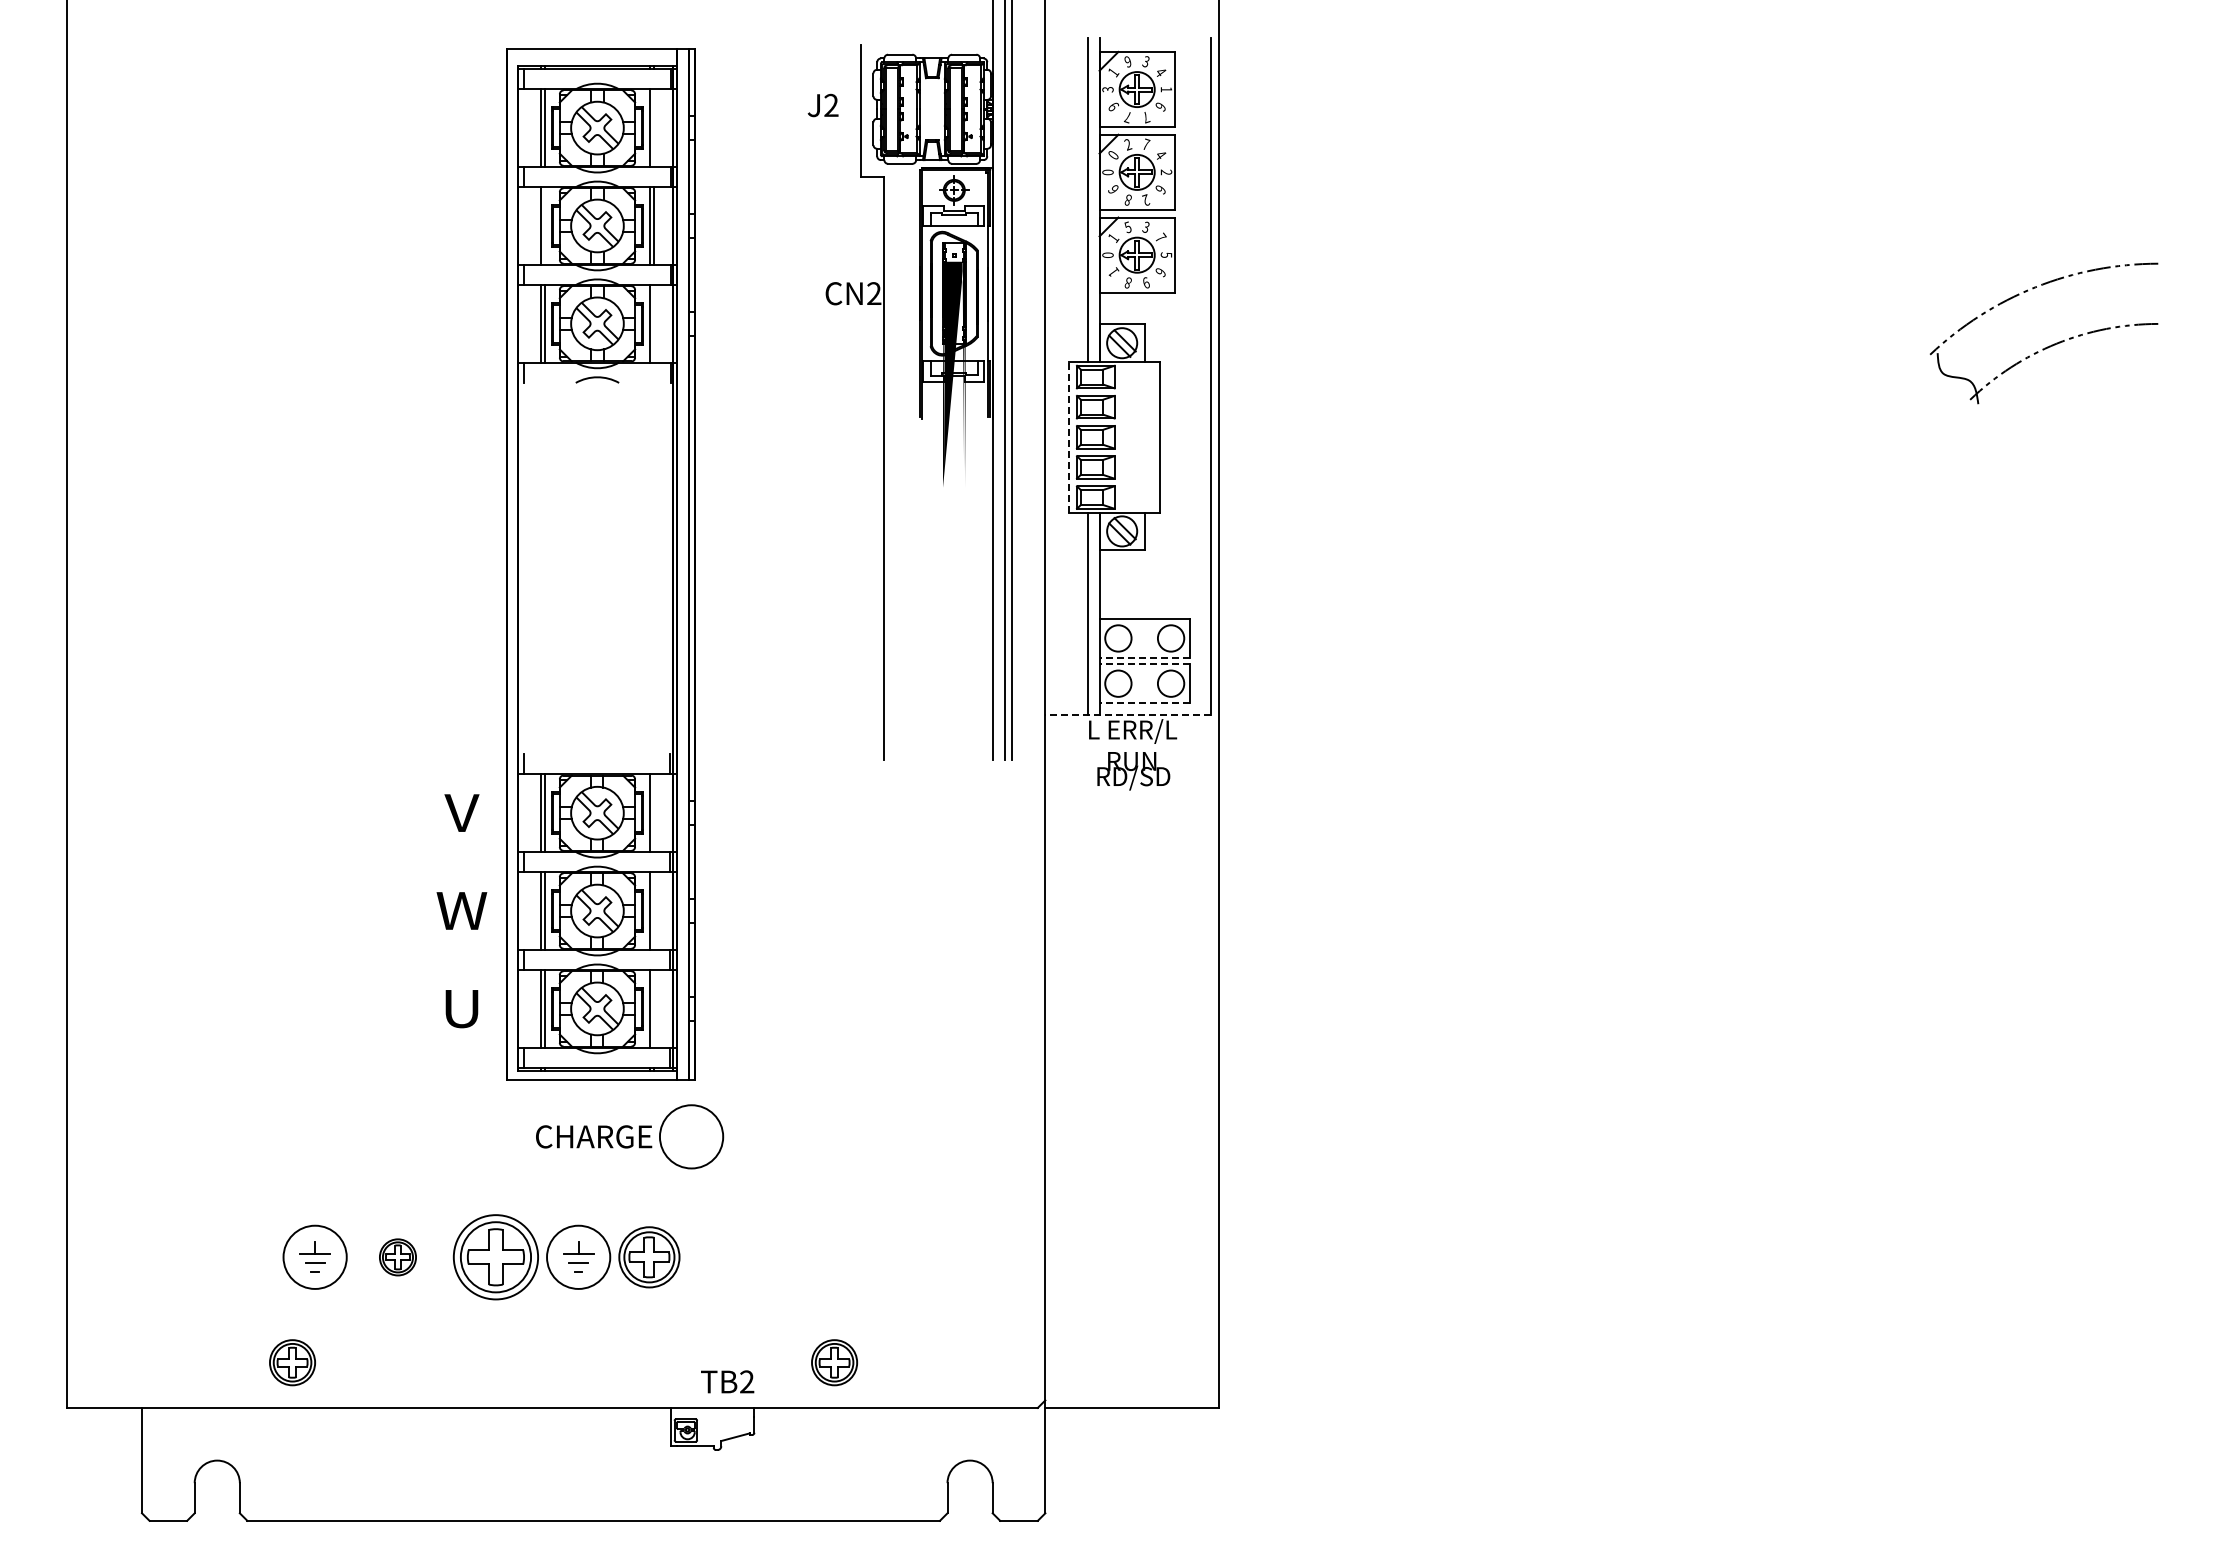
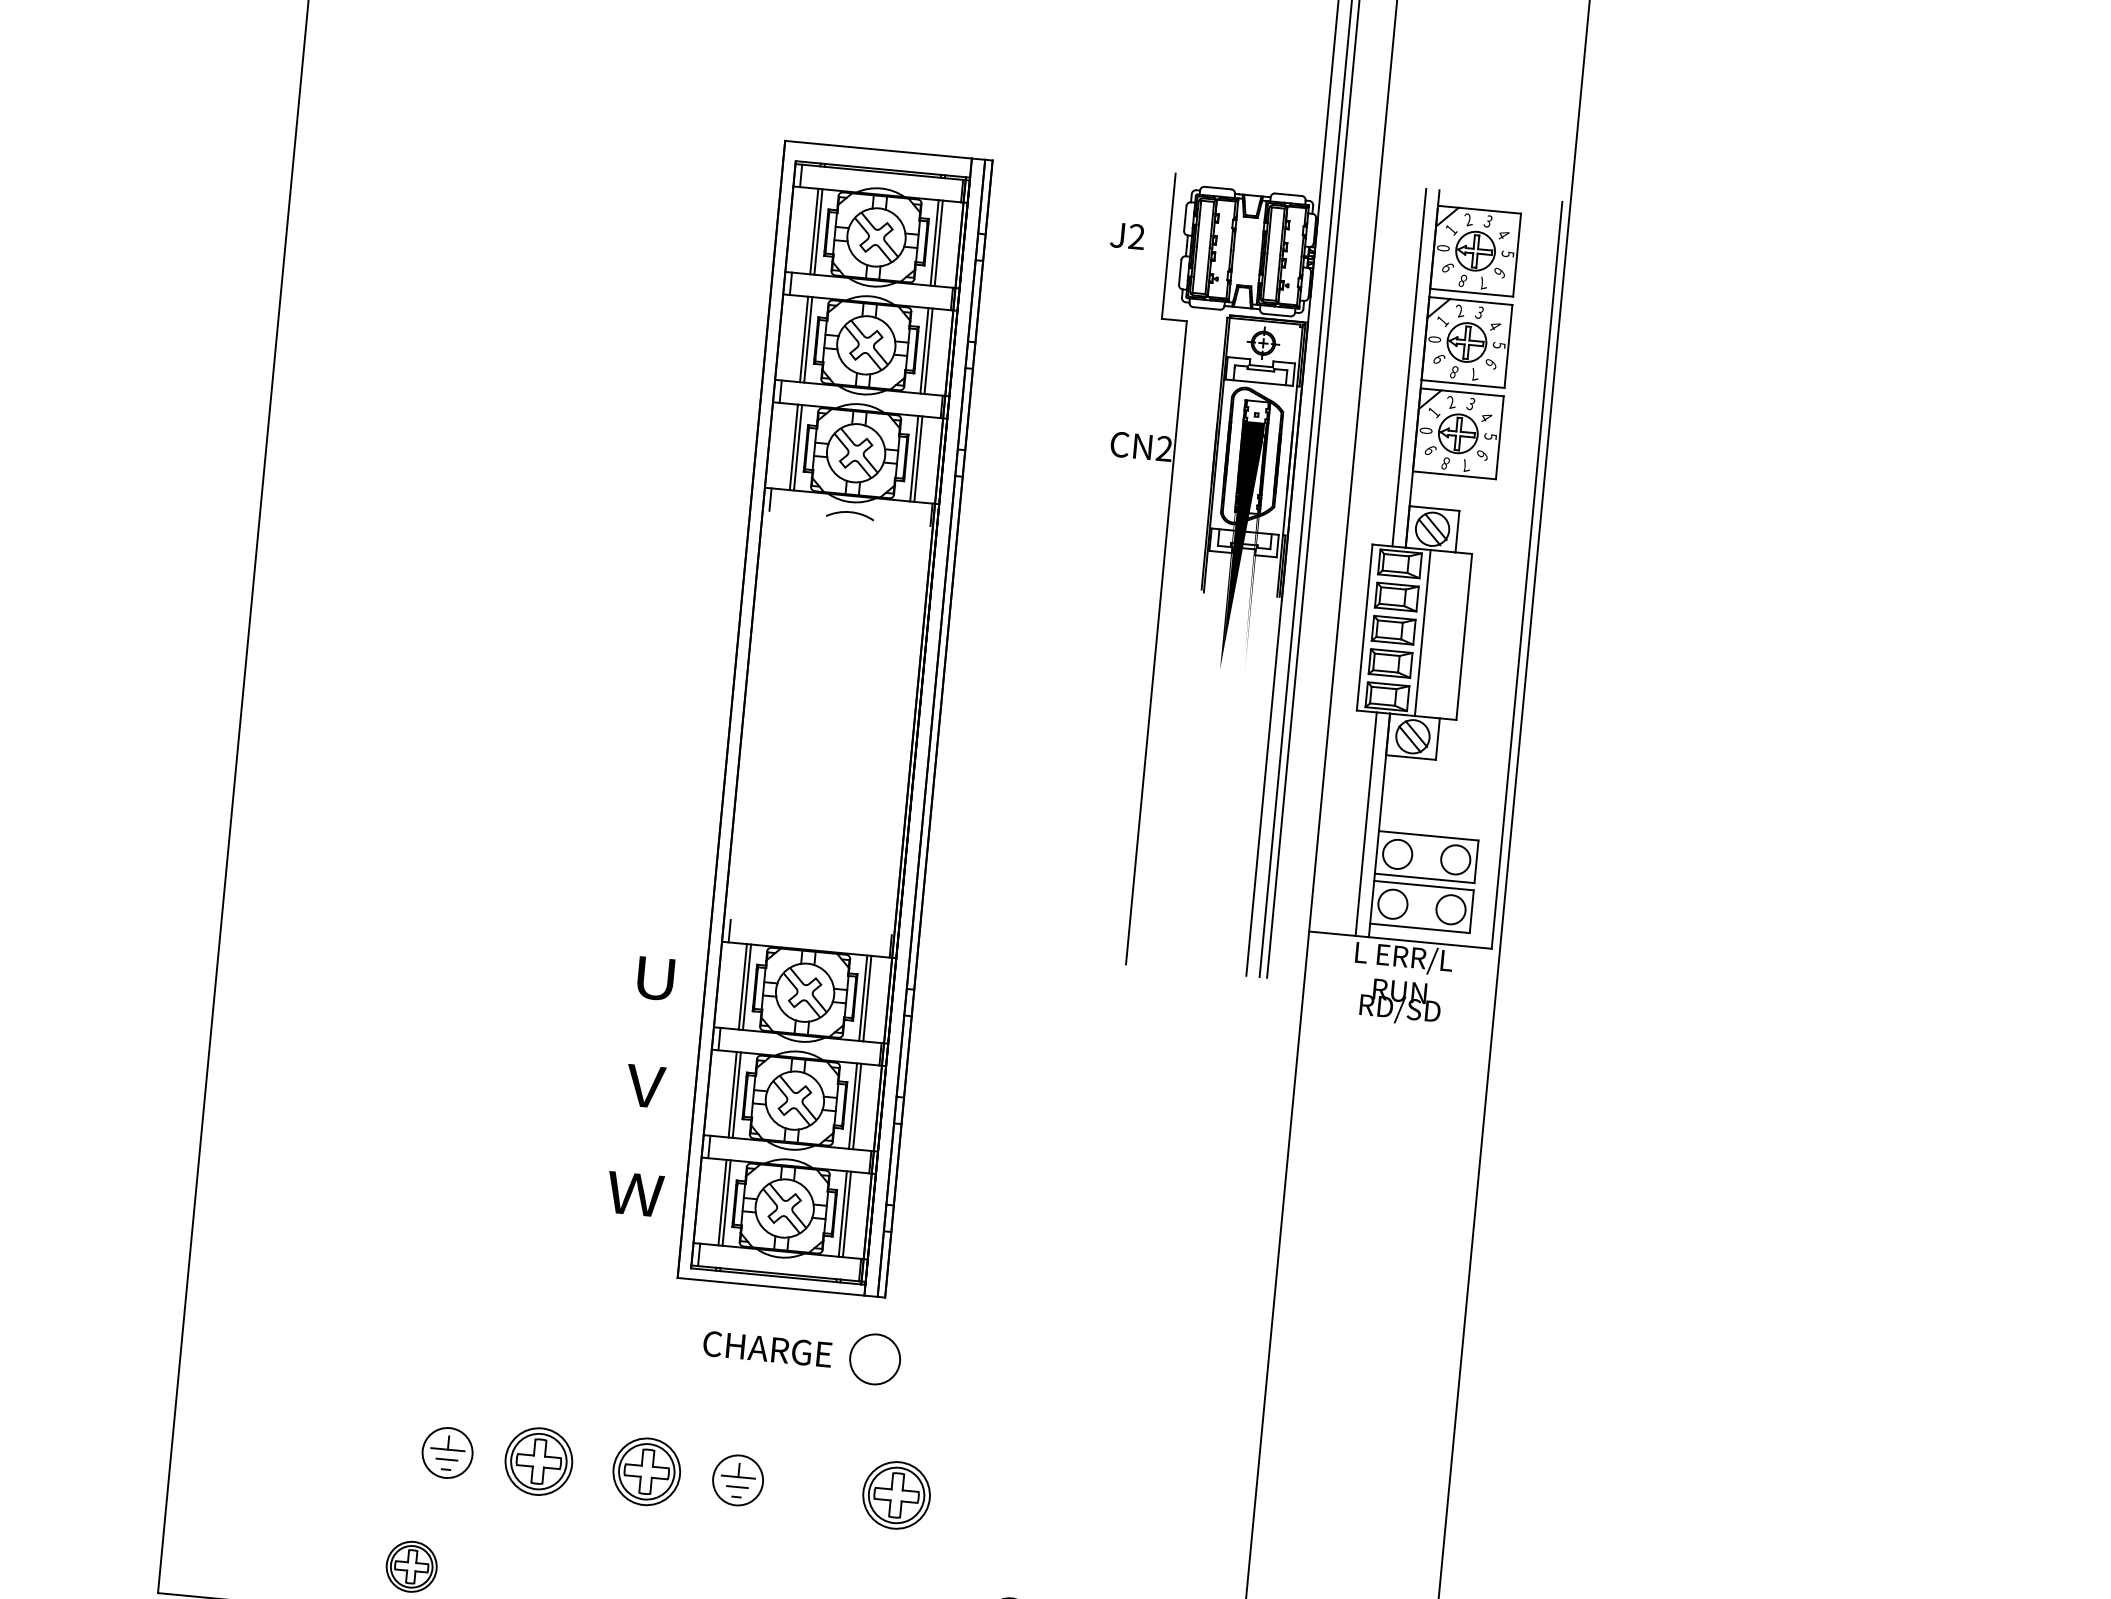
text: (1128, 62) -> (1468, 220), 9 -> 2
text: (1107, 89) -> (1442, 248), 3 -> 0
text: (1166, 89) -> (1507, 254), 1 -> 5
text: (1127, 117) -> (1461, 280), 7 -> 8
line: (653, 127) -> (938, 242), added
text: (1146, 144) -> (1480, 312), 7 -> 3
text: (1113, 155) -> (1442, 321), 0 -> 1
text: (1166, 172) -> (1499, 345), 2 -> 5
text: (1113, 189) -> (1439, 358), 6 -> 9
text: (1146, 200) -> (1474, 374), 2 -> 7
line: (544, 225) -> (807, 339), added
text: (1128, 227) -> (1451, 402), 5 -> 2
text: (1161, 237) -> (1486, 416), 7 -> 4
text: (1113, 271) -> (1430, 449), 1 -> 9
text: (1146, 282) -> (1465, 464), 9 -> 7
line: (653, 323) -> (917, 458), added
line: (1069, 436) -> (1364, 626), dashed -> solid
line: (1122, 437) -> (1423, 633), added
line: (1144, 657) -> (1424, 878), dashed -> solid
line: (1144, 664) -> (1423, 885), dashed -> solid
line: (1144, 703) -> (1419, 928), dashed -> solid
line: (1128, 715) -> (1400, 940), dashed -> solid
line: (653, 812) -> (866, 997), added
text: (461, 813) -> (655, 978), V -> U
text: (461, 910) -> (645, 1085), W -> V
line: (653, 910) -> (856, 1105), added
line: (653, 1008) -> (846, 1213), added
text: (461, 1009) -> (634, 1195), U -> W
circle: (691, 1136) -> (875, 1358), size x0.71
circle: (314, 1256) -> (446, 1452), size x0.71
circle: (578, 1256) -> (738, 1479), size x0.71
part: (397, 1257) -> (538, 1461), size x1.67
part: (495, 1257) -> (646, 1471), size x0.71
part: (649, 1257) -> (896, 1495), moved

